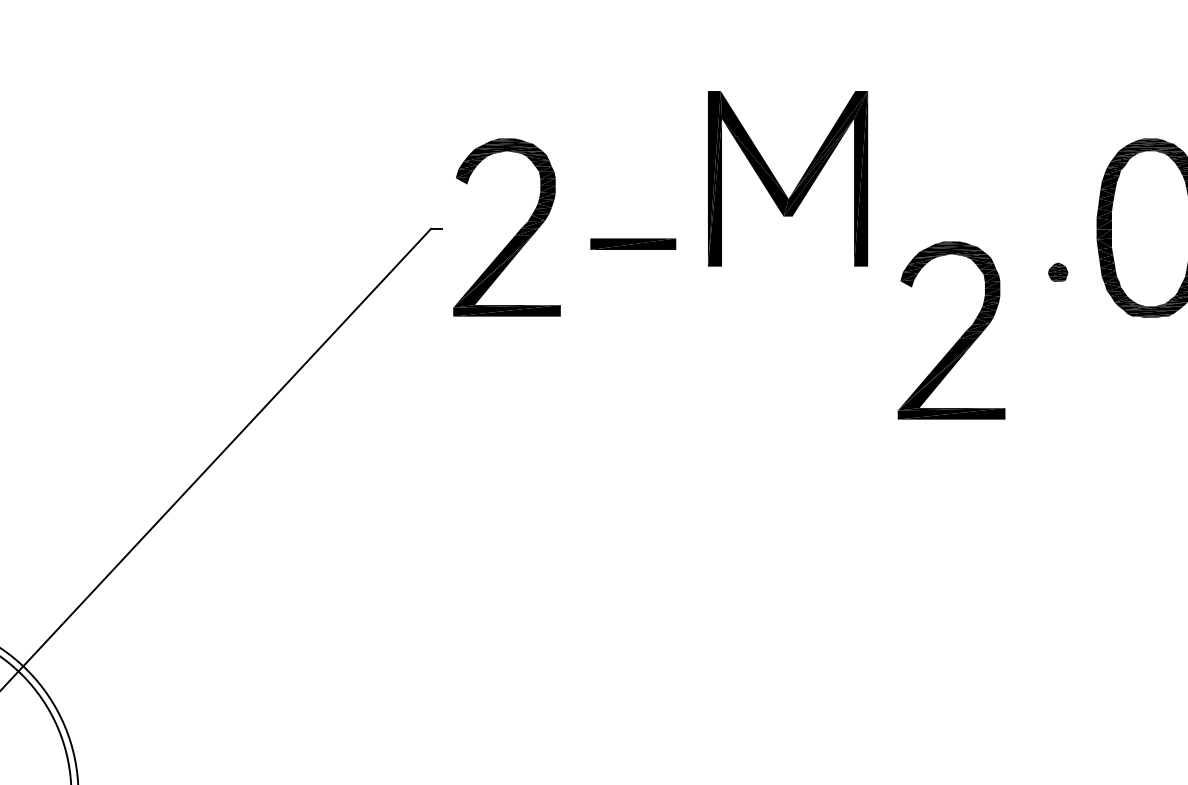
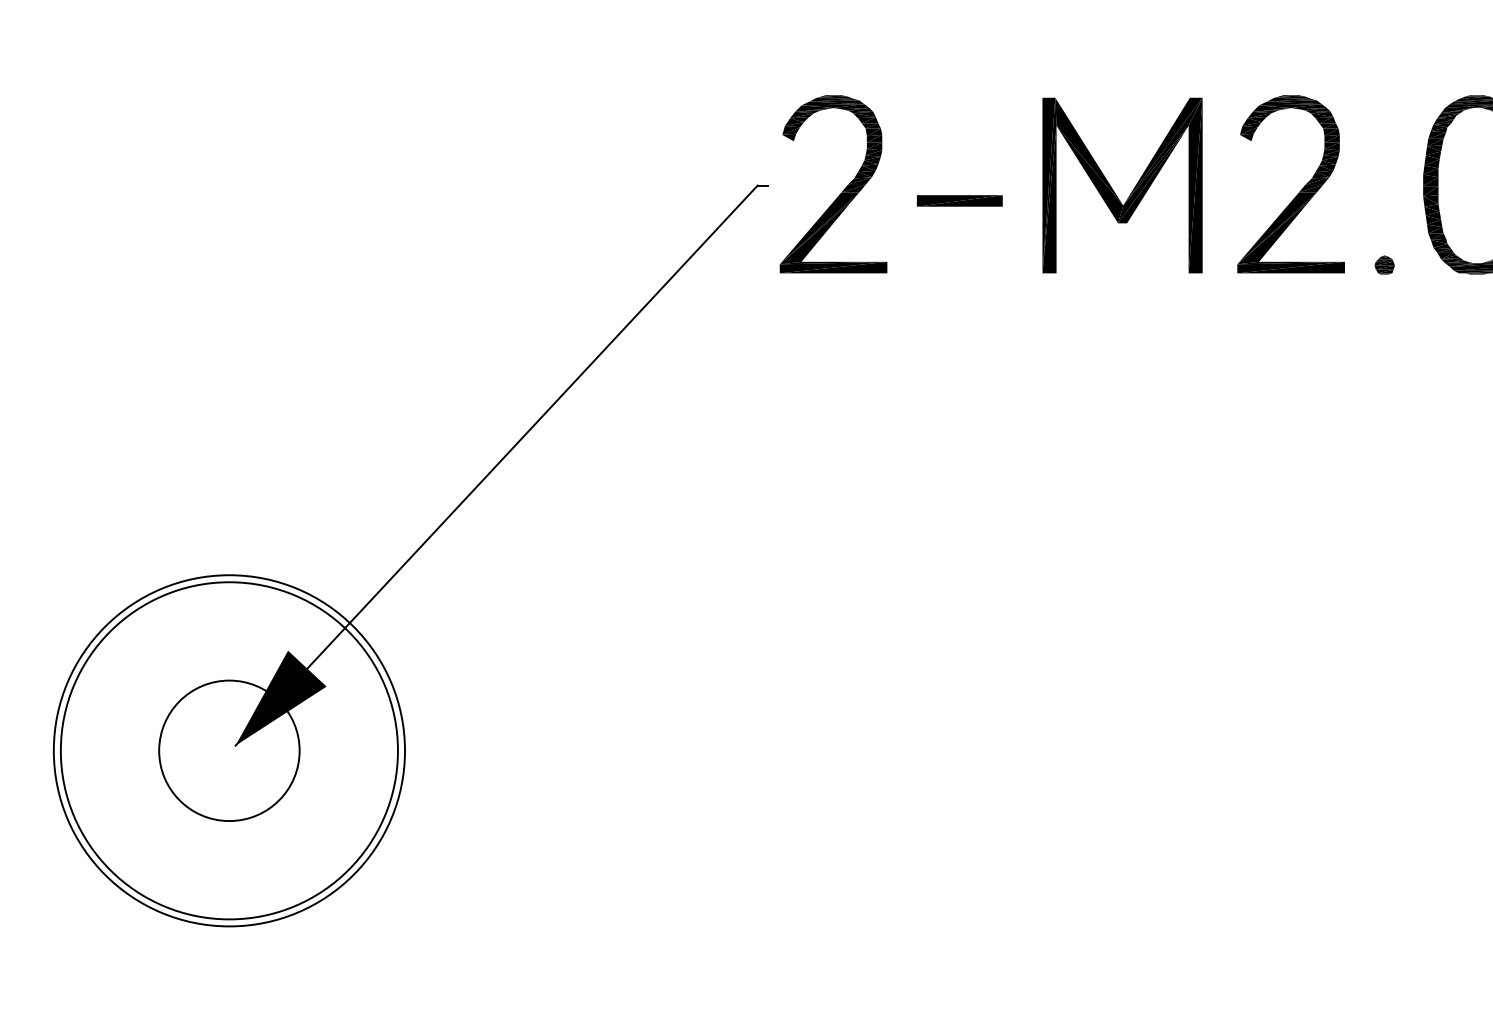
part: (778, 182) -> (1113, 189), moved
part: (1057, 271) -> (1384, 264), moved
part: (958, 338) -> (1298, 192), moved

